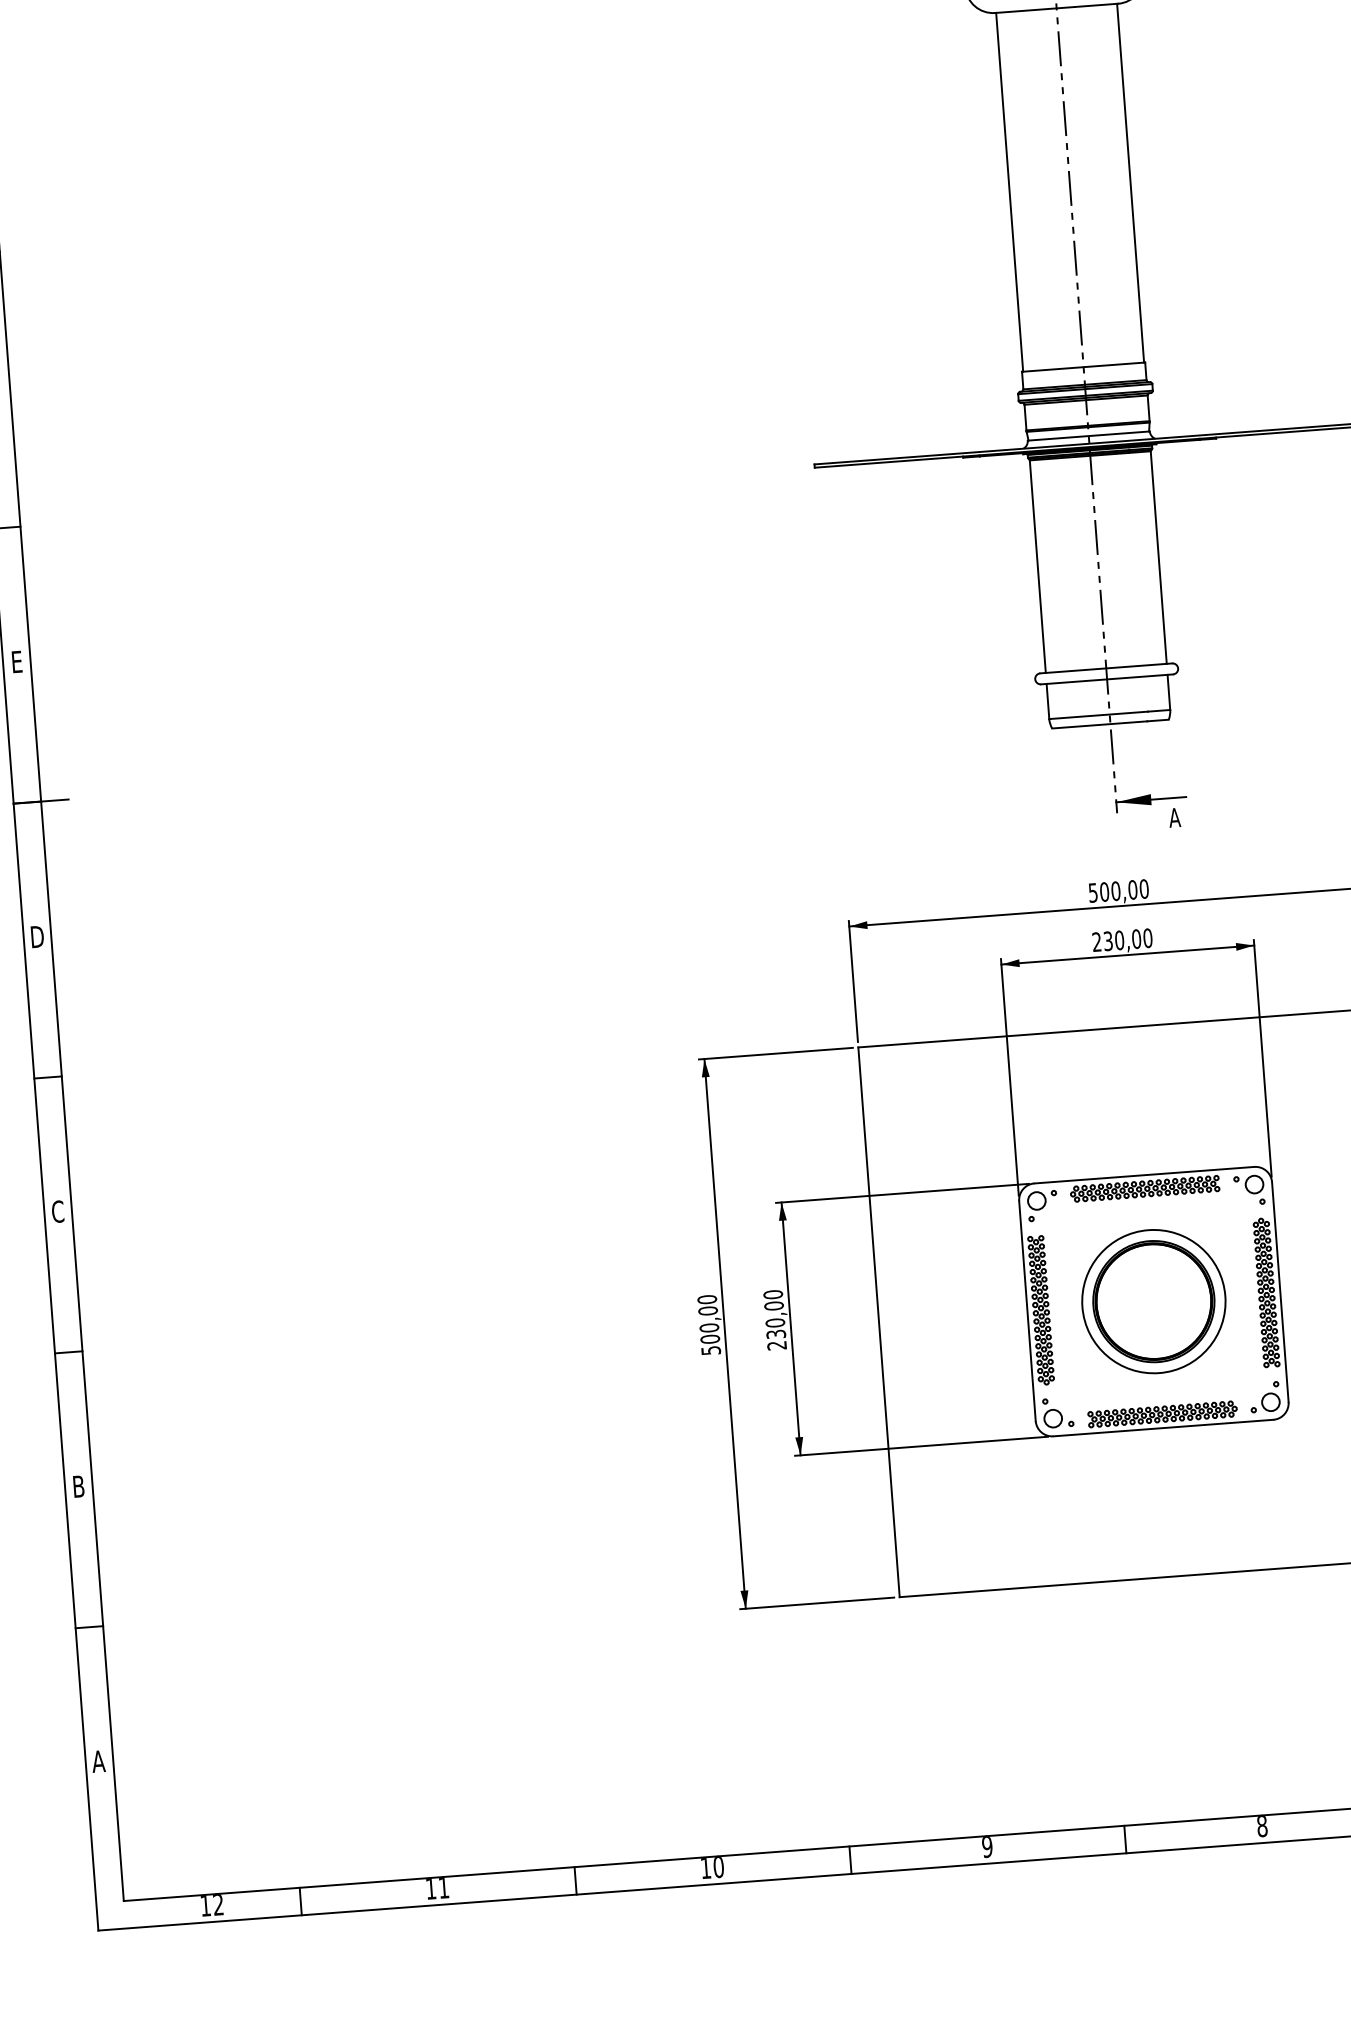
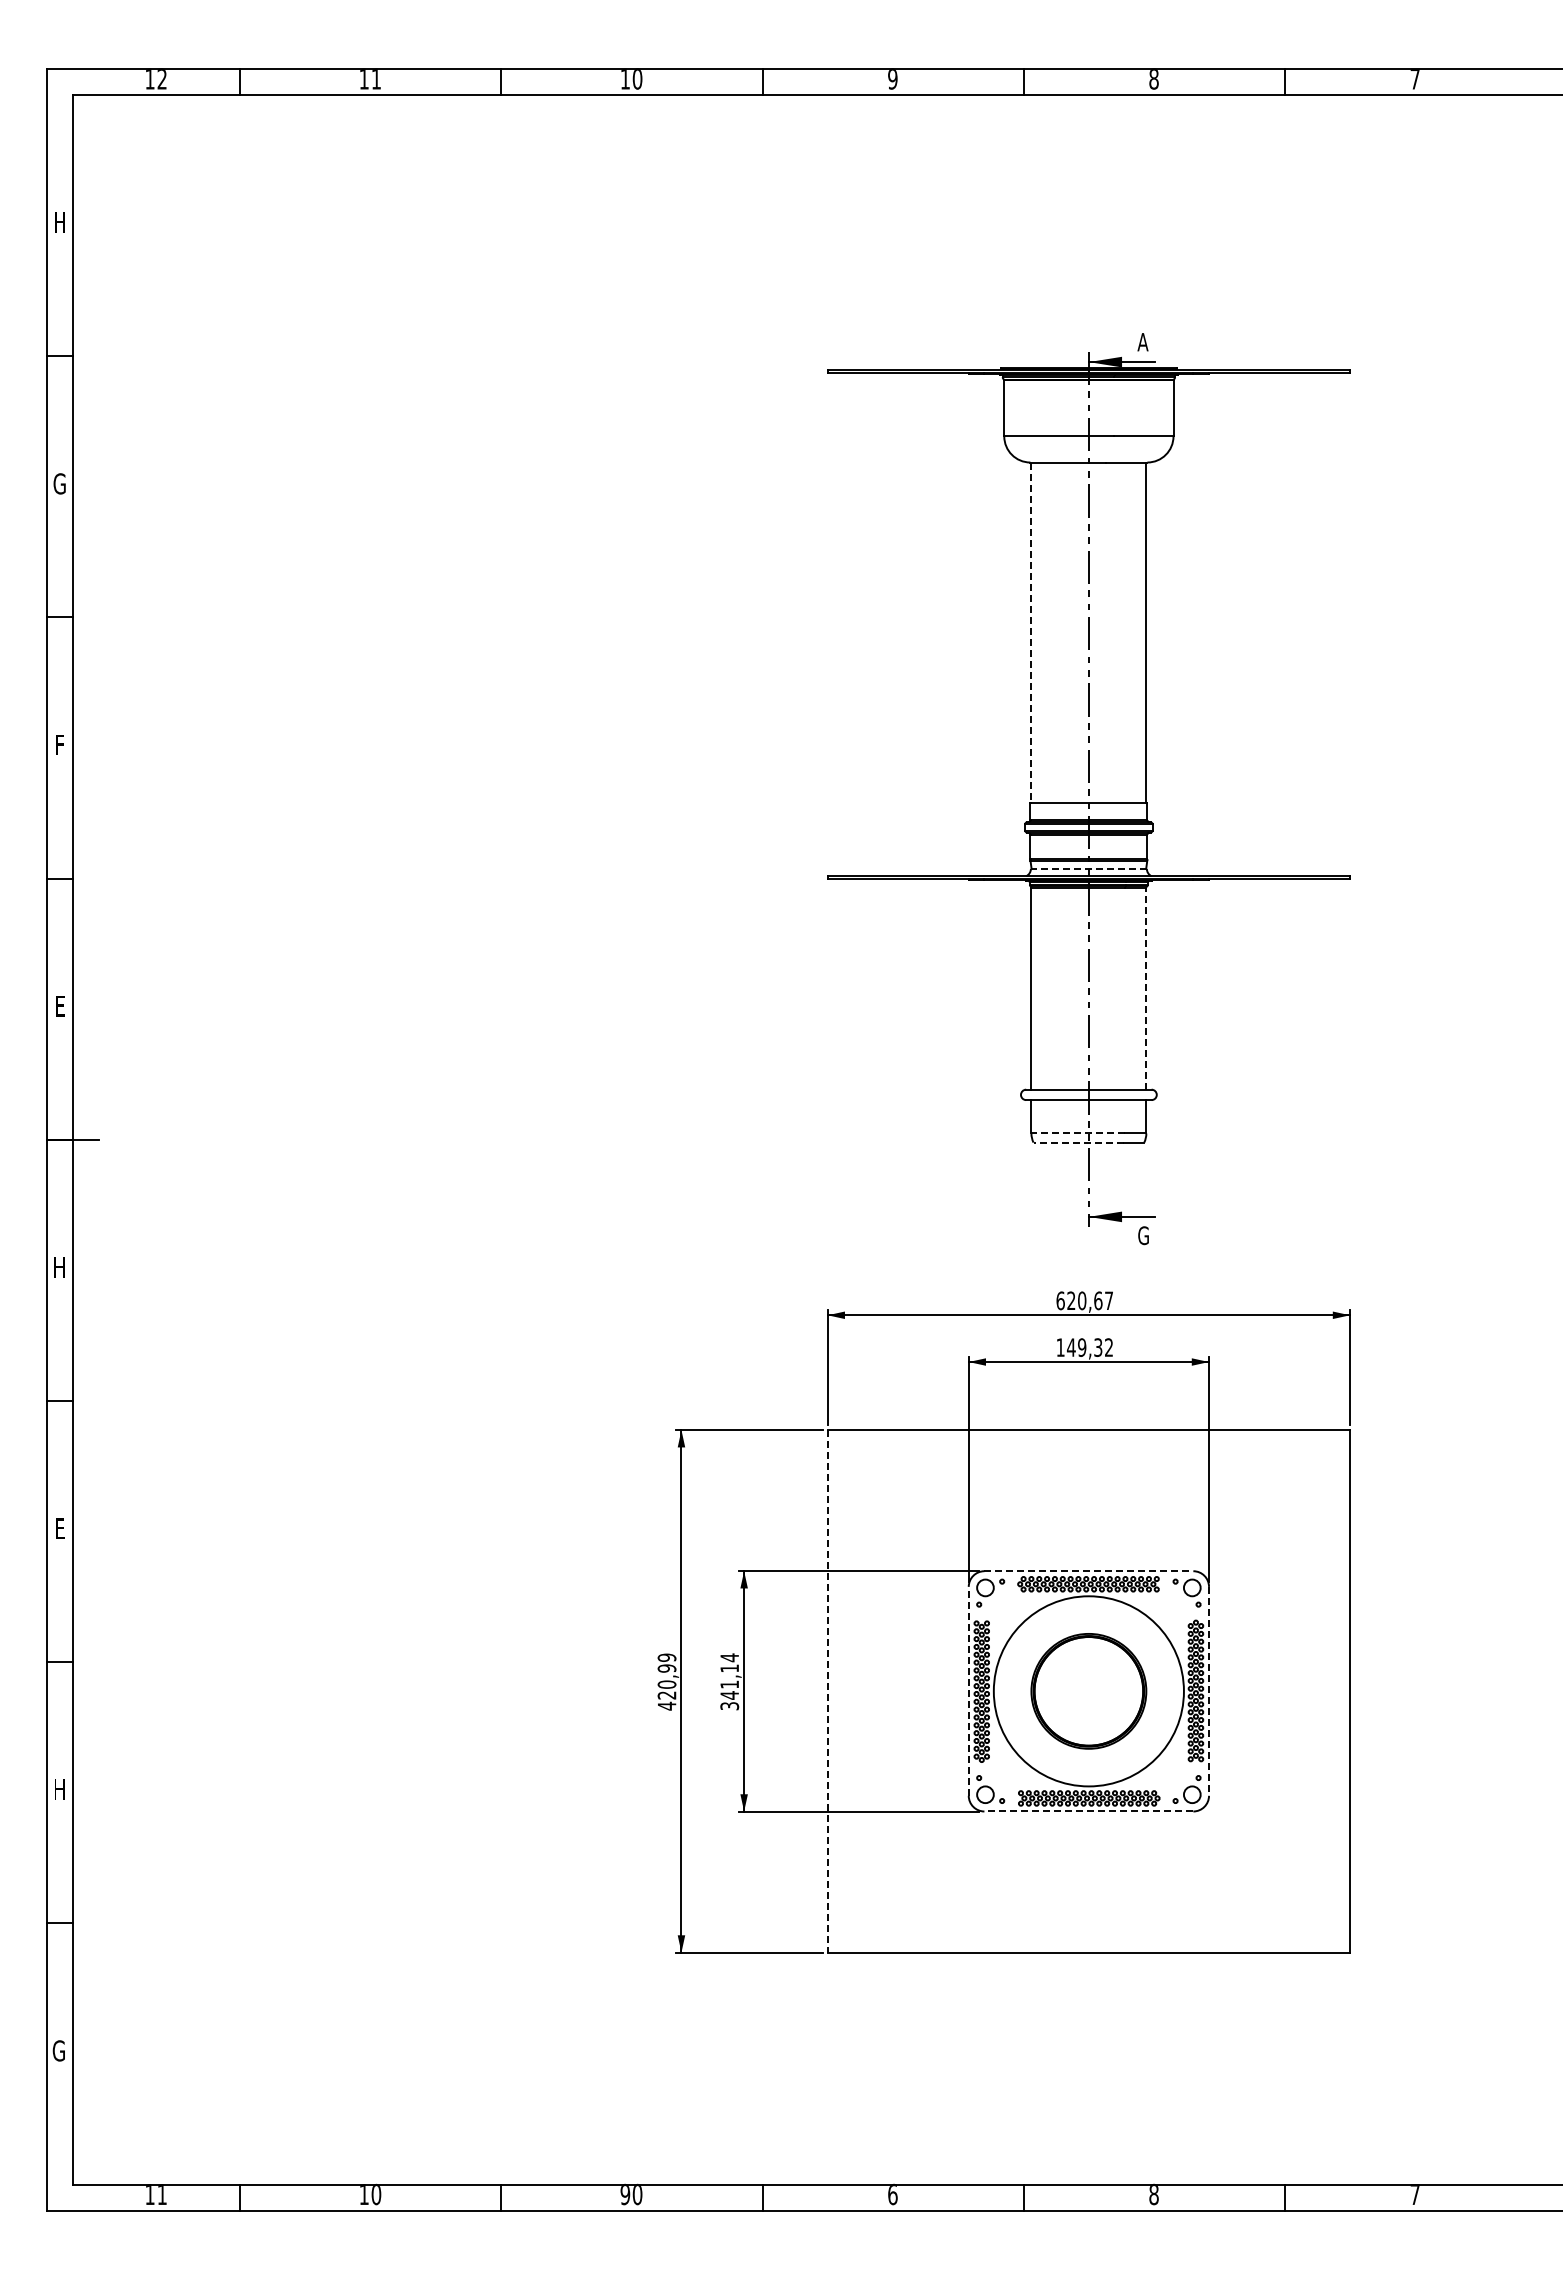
line: (1009, 192) -> (1031, 633), solid -> dashed
line: (1088, 435) -> (1088, 868), solid -> dashed
line: (1158, 557) -> (1146, 988), solid -> dashed
line: (1098, 715) -> (1078, 1133), solid -> dashed
line: (1099, 724) -> (1078, 1142), solid -> dashed
text: (1174, 817) -> (1142, 1235), A -> G
text: (1118, 890) -> (1084, 1300), 500,00 -> 620,67
text: (36, 937) -> (59, 1267), D -> H
text: (1122, 940) -> (1084, 1347), 230,00 -> 149,32
line: (1145, 1175) -> (1089, 1571), solid -> dashed
text: (57, 1211) -> (59, 1528), C -> E
line: (1280, 1292) -> (1209, 1691), solid -> dashed
circle: (1153, 1301) -> (1088, 1691), size x1.4
line: (1027, 1310) -> (968, 1690), solid -> dashed
text: (774, 1319) -> (729, 1681), 230,00 -> 341,14
line: (878, 1322) -> (827, 1691), solid -> dashed
text: (708, 1324) -> (666, 1681), 500,00 -> 420,99
line: (1162, 1428) -> (1088, 1811), solid -> dashed
text: (78, 1486) -> (59, 1789), B -> H
text: (97, 1761) -> (58, 2050), A -> G
text: (987, 1846) -> (892, 2194), 9 -> 6
text: (706, 1867) -> (625, 2194), 10 -> 90
text: (443, 1887) -> (376, 2194), 11 -> 10
text: (217, 1903) -> (161, 2193), 12 -> 11

